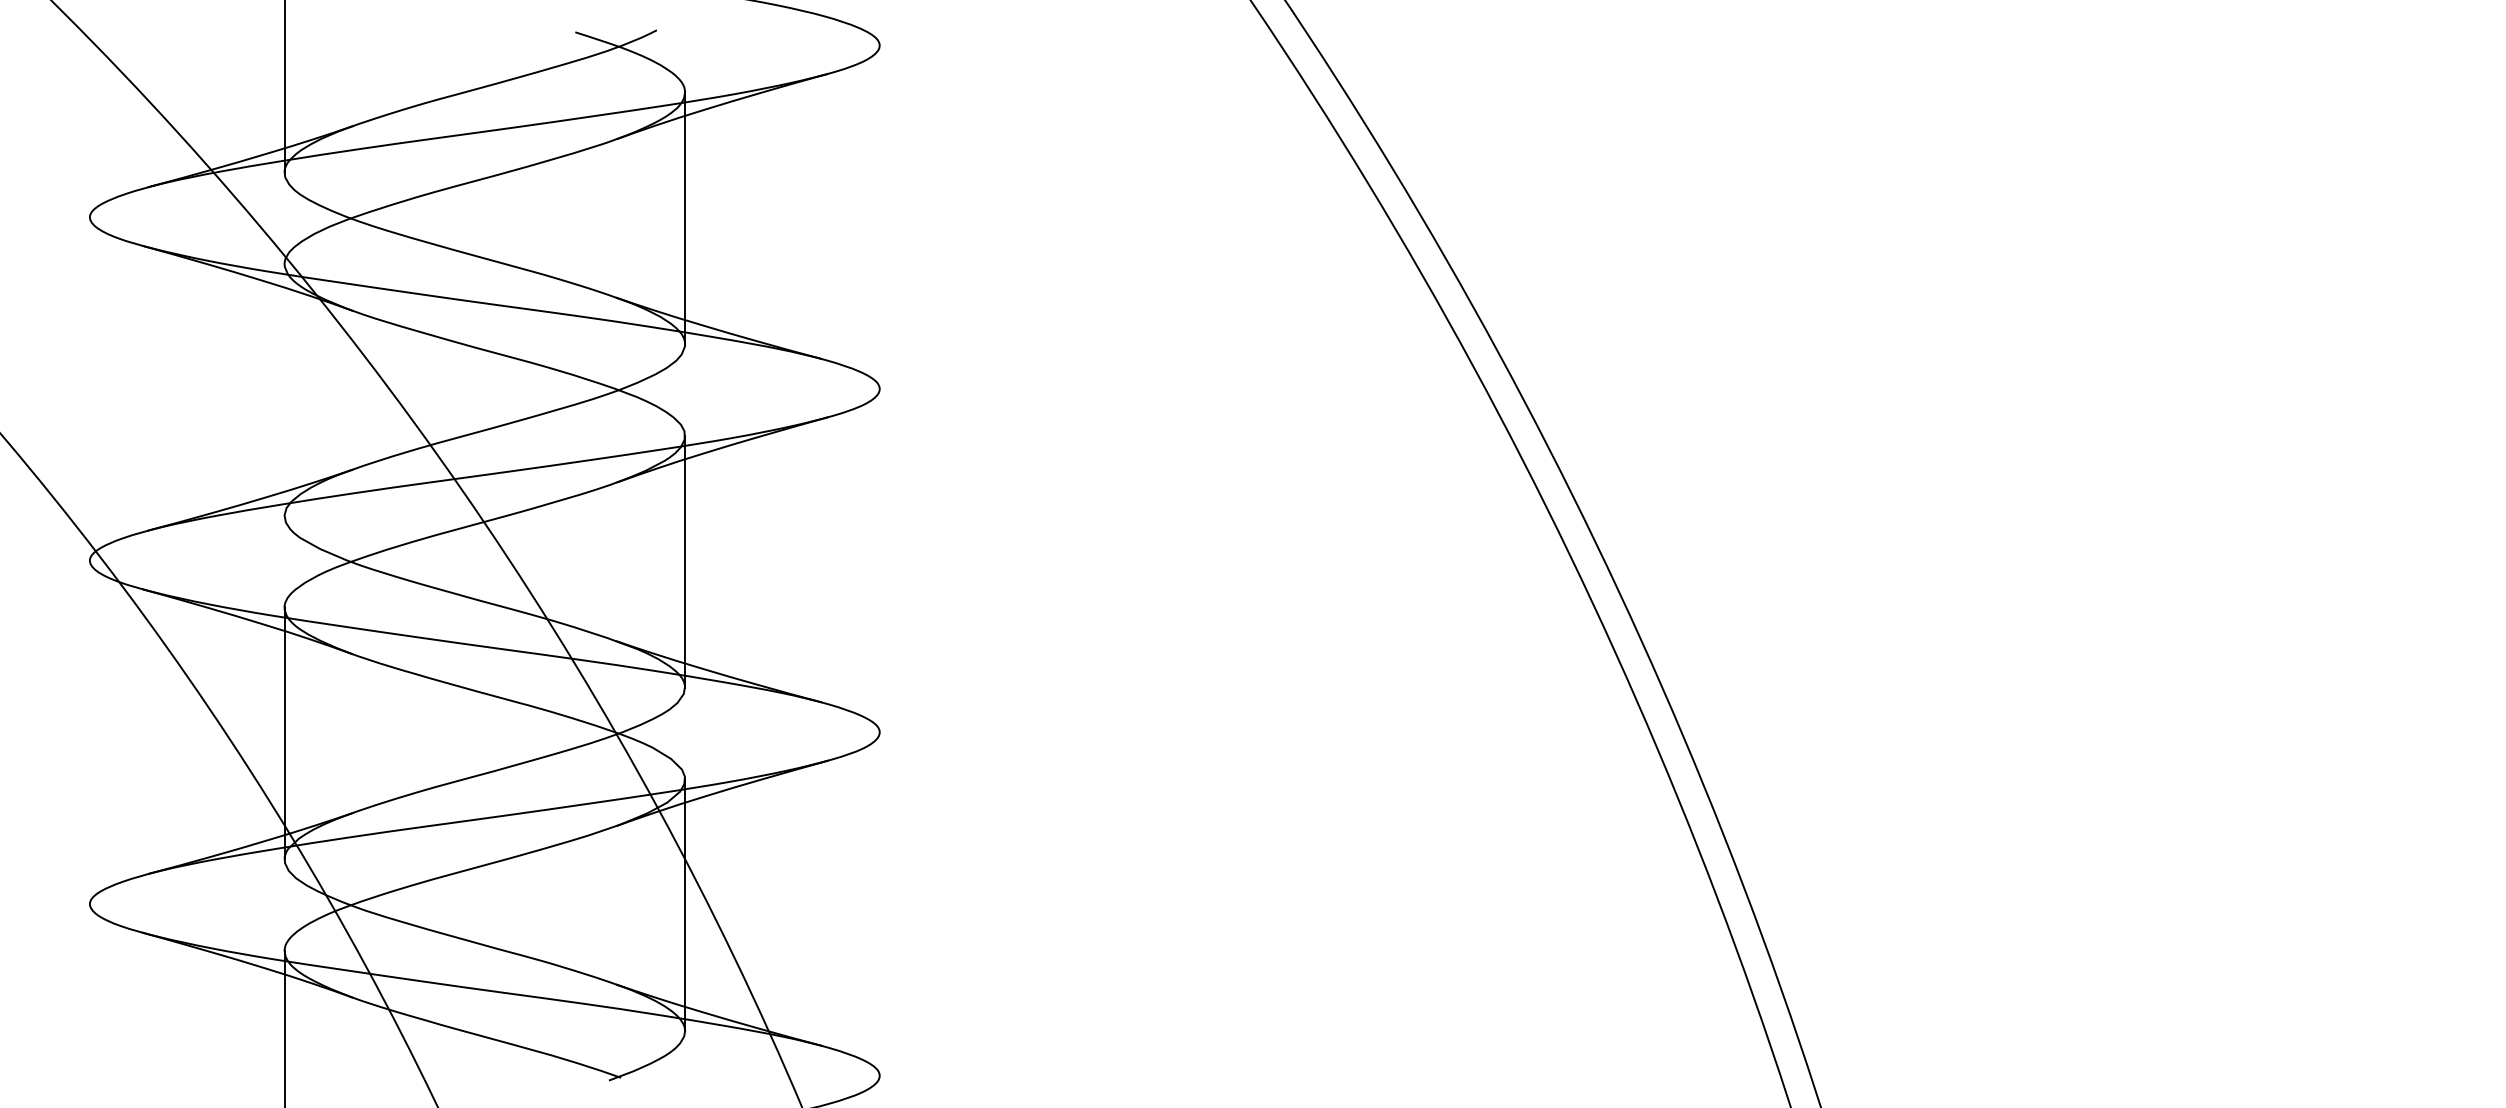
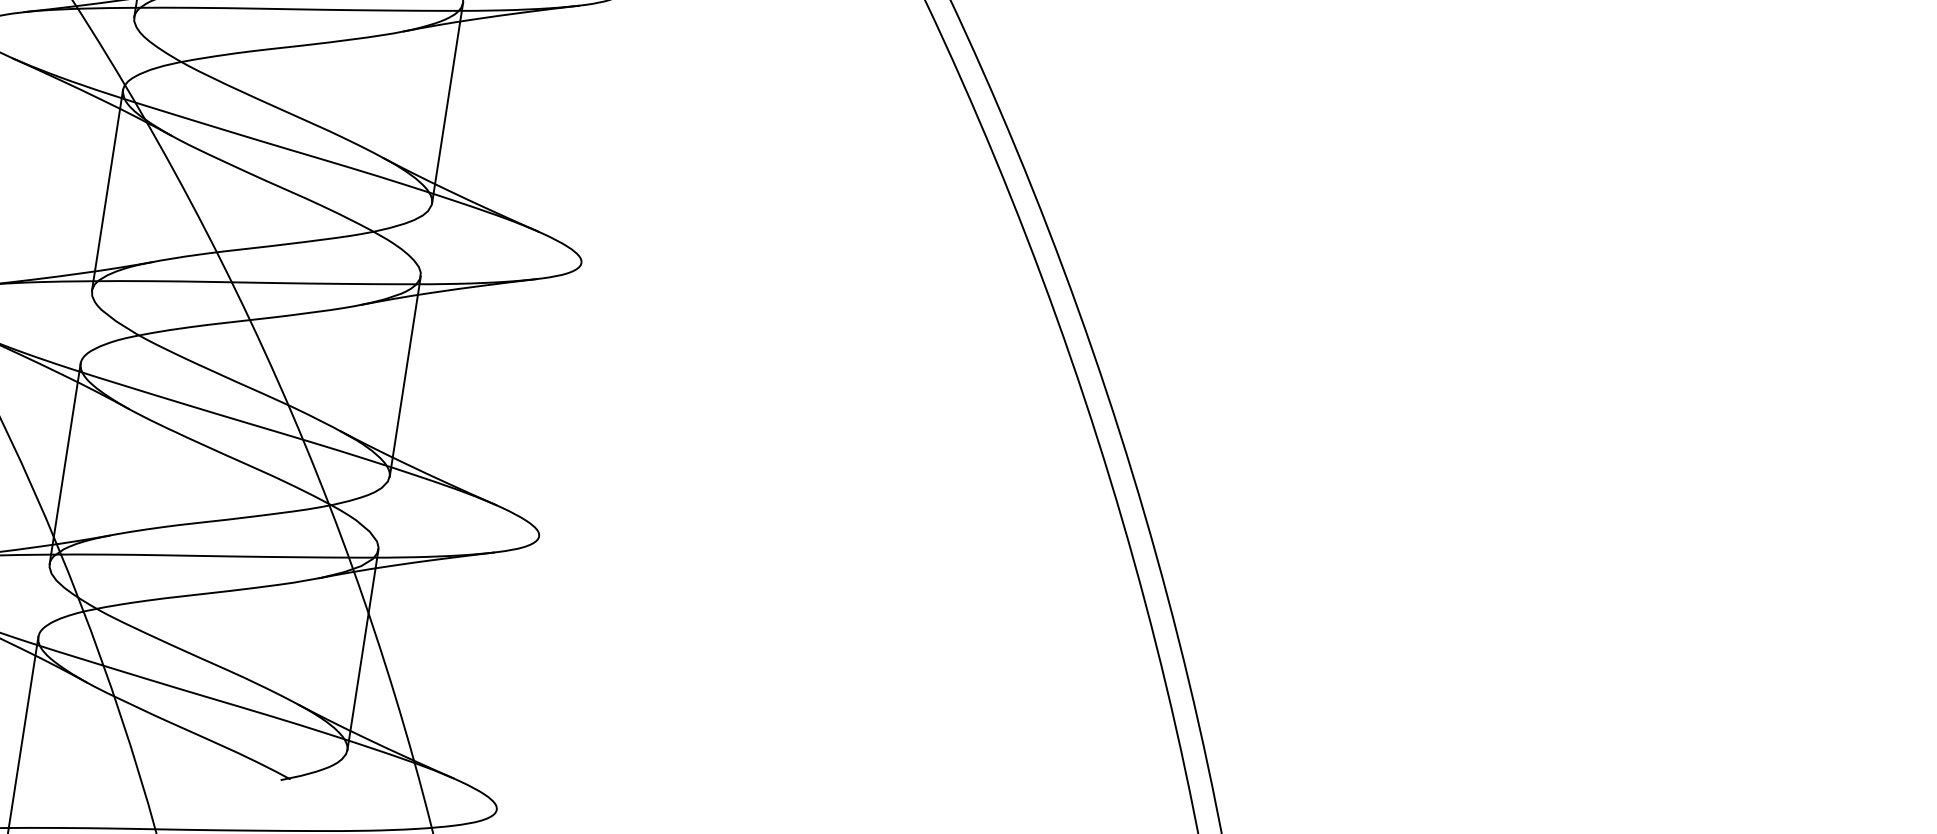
line: (284, 389) -> (107, 189), added

